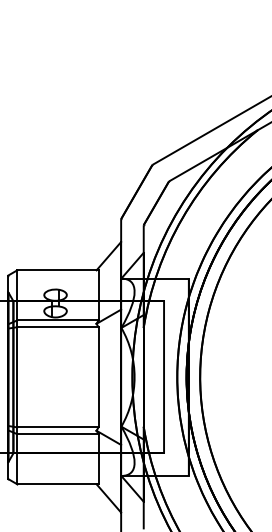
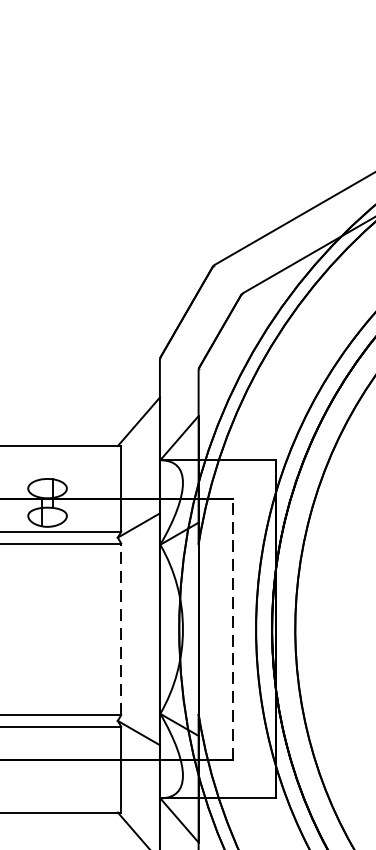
line: (98, 376) -> (121, 627), solid -> dashed
arc: (164, 377) -> (234, 629), solid -> dashed

